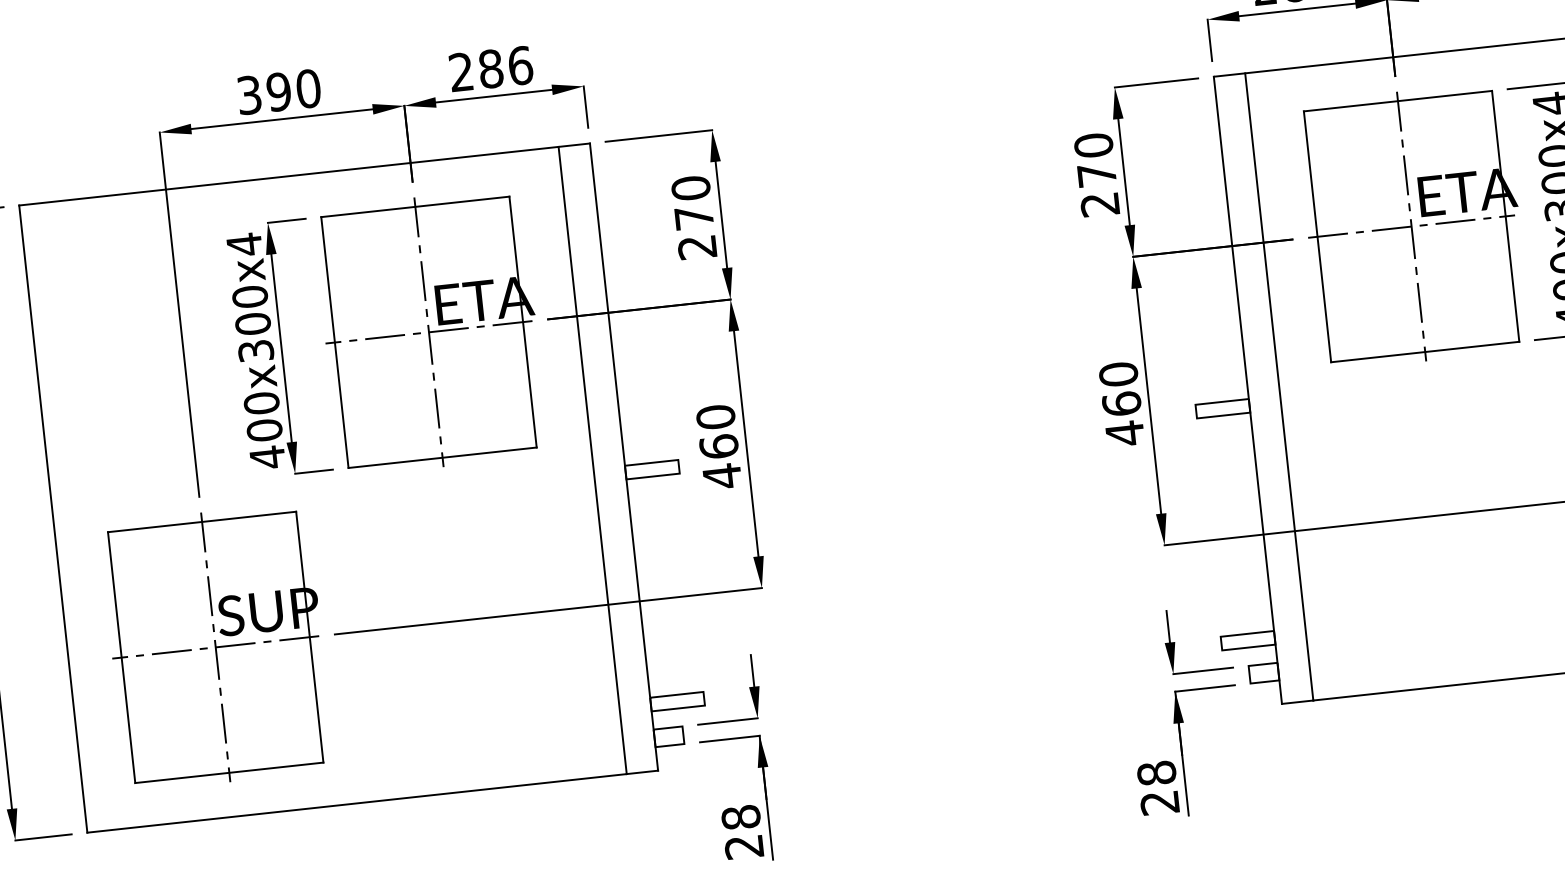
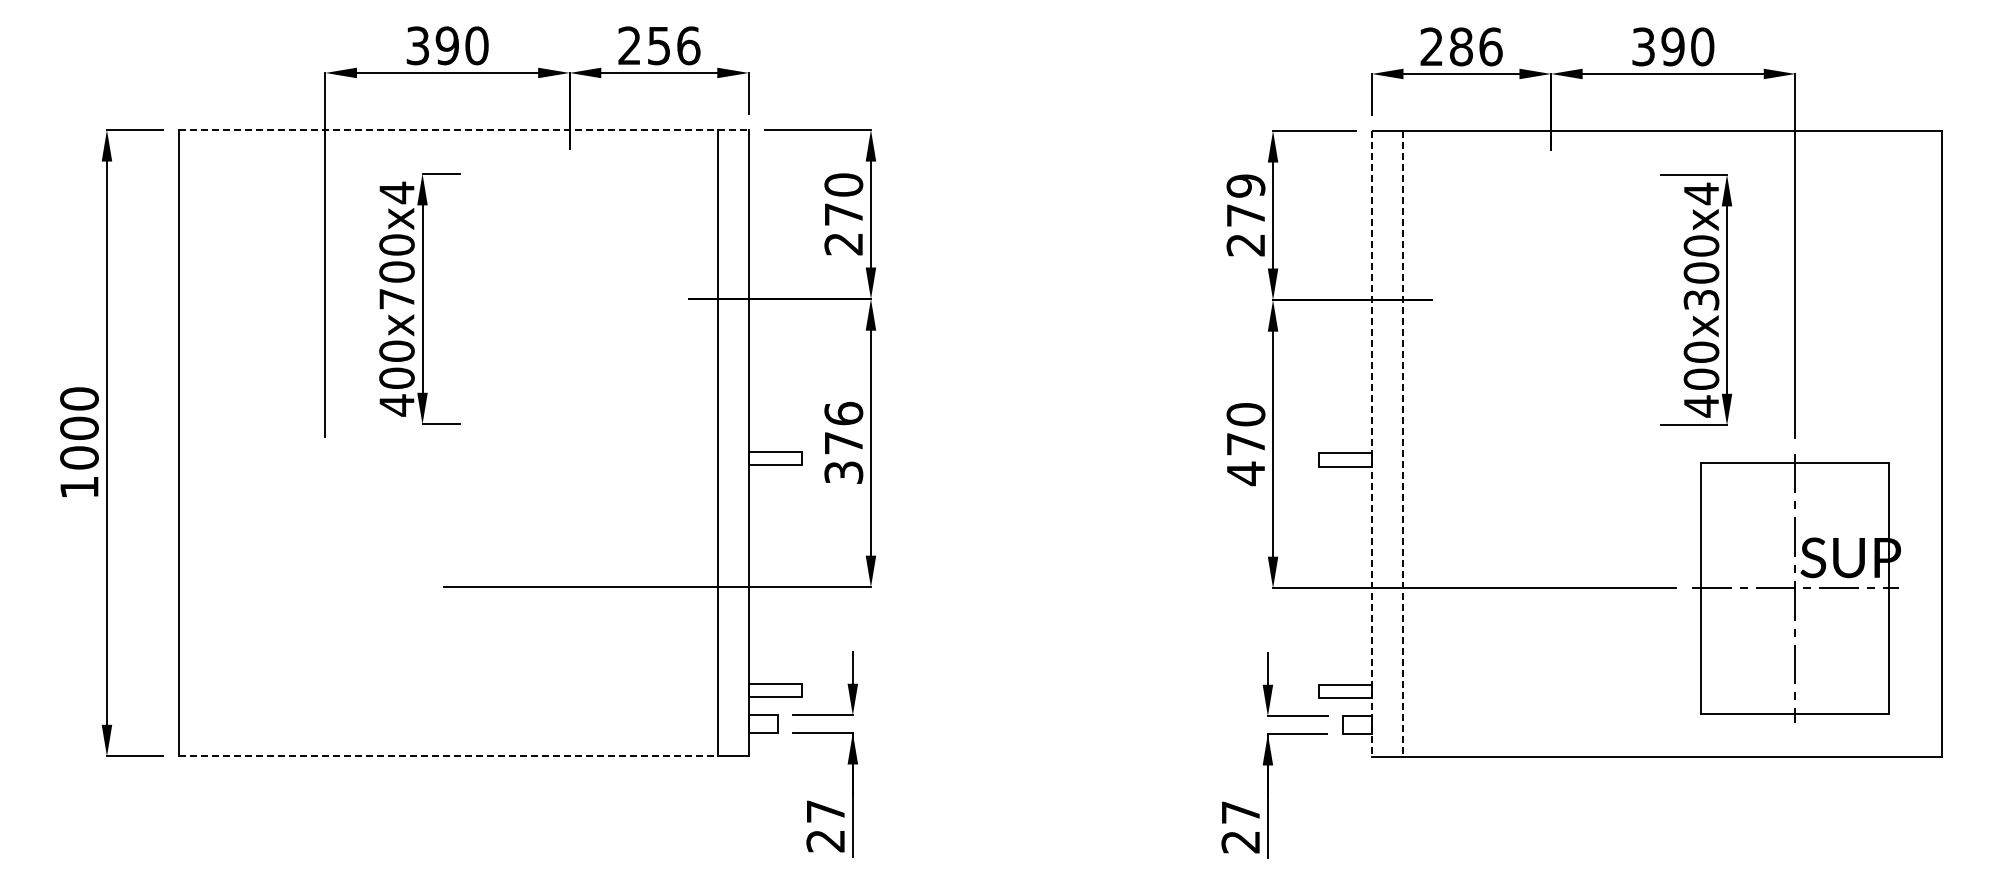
text: (490, 68) -> (658, 45), 286 -> 256
text: (1093, 145) -> (1245, 185), 270 -> 279
line: (305, 174) -> (464, 130), solid -> dashed
part: (1413, 225) -> (1553, 299), removed
part: (430, 331) -> (571, 298), removed
text: (255, 351) -> (396, 299), 400x300x4 -> 400x700x4
line: (1279, 387) -> (1403, 444), solid -> dashed
line: (1247, 390) -> (1371, 444), solid -> dashed
text: (1121, 403) -> (1245, 443), 460 -> 470
text: (718, 447) -> (843, 443), 460 -> 376
part: (216, 647) -> (326, 587), removed
text: (1156, 773) -> (1240, 812), 28 -> 27
line: (357, 803) -> (448, 756), solid -> dashed
text: (740, 817) -> (825, 811), 28 -> 27

